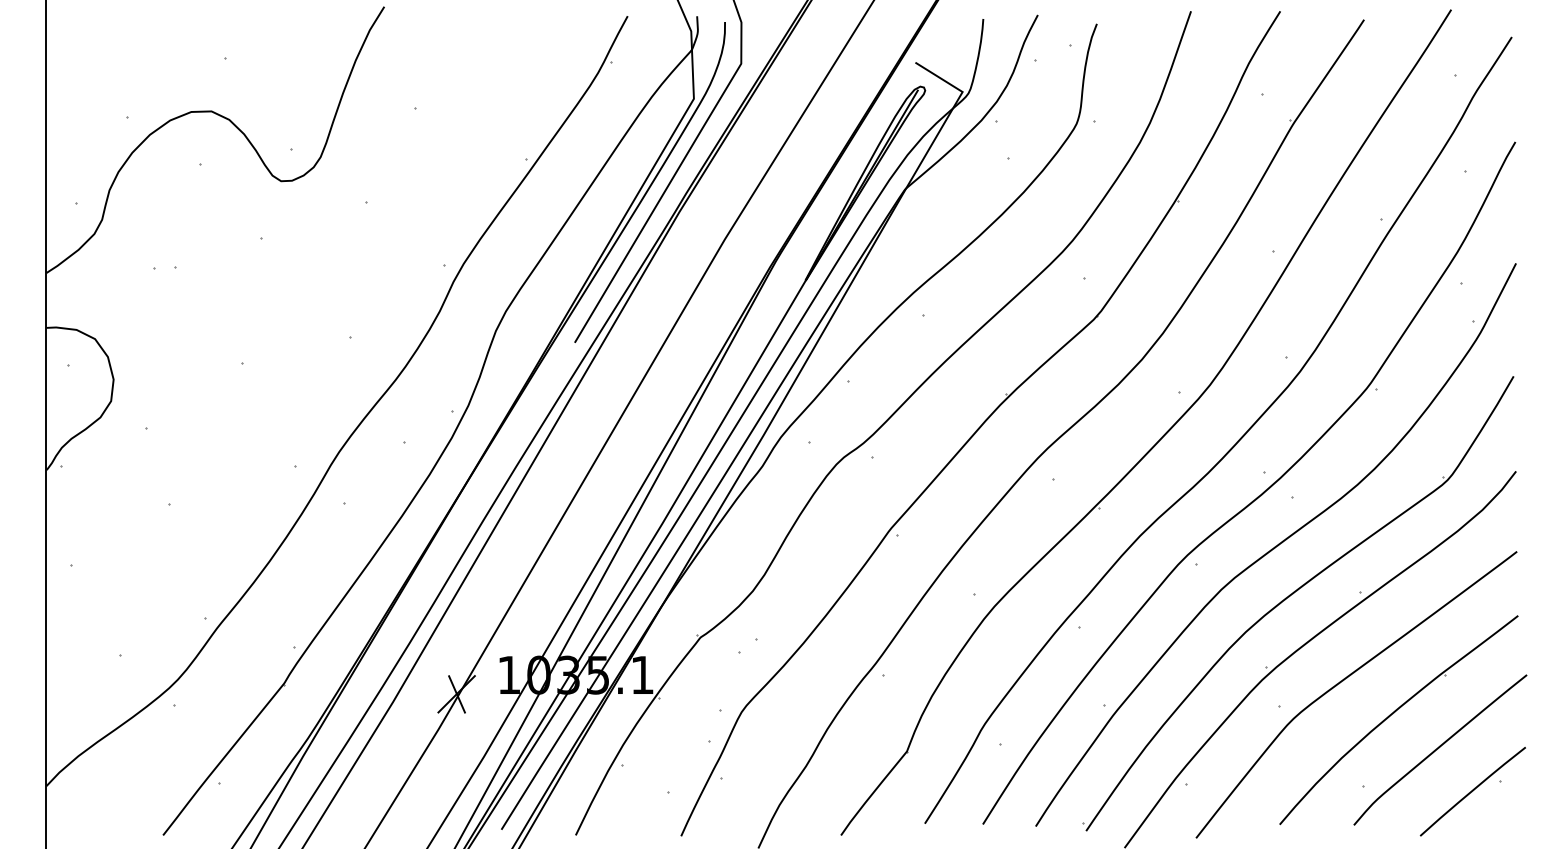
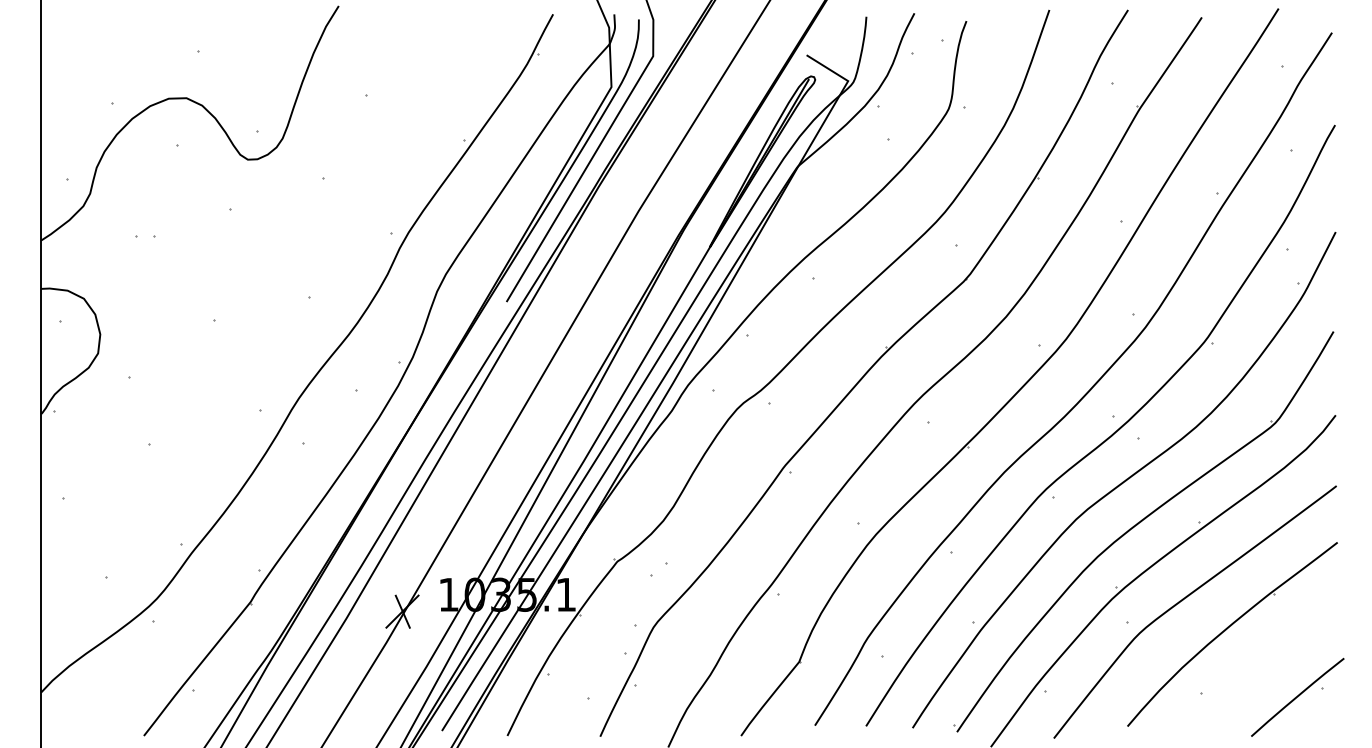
curve: (1439, 748) -> (1268, 659), removed

